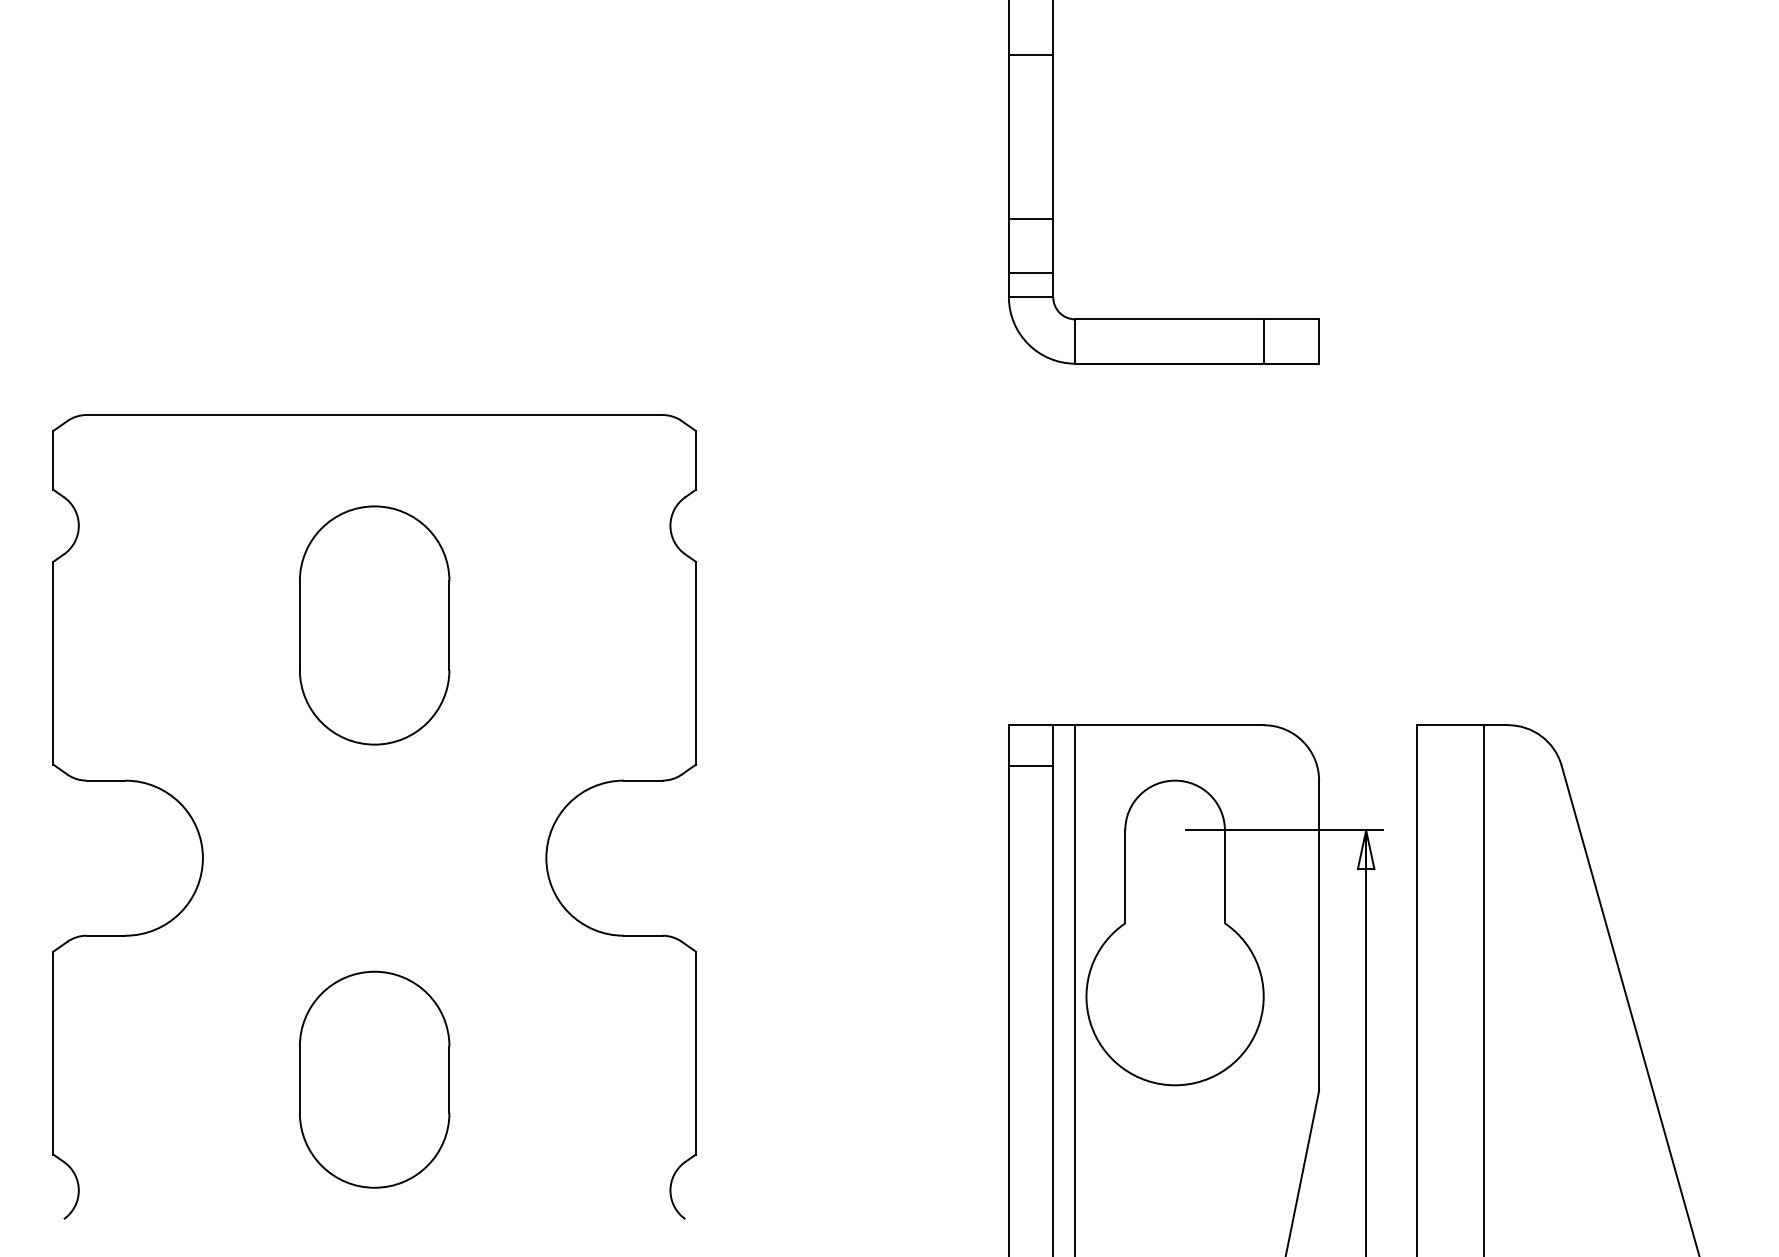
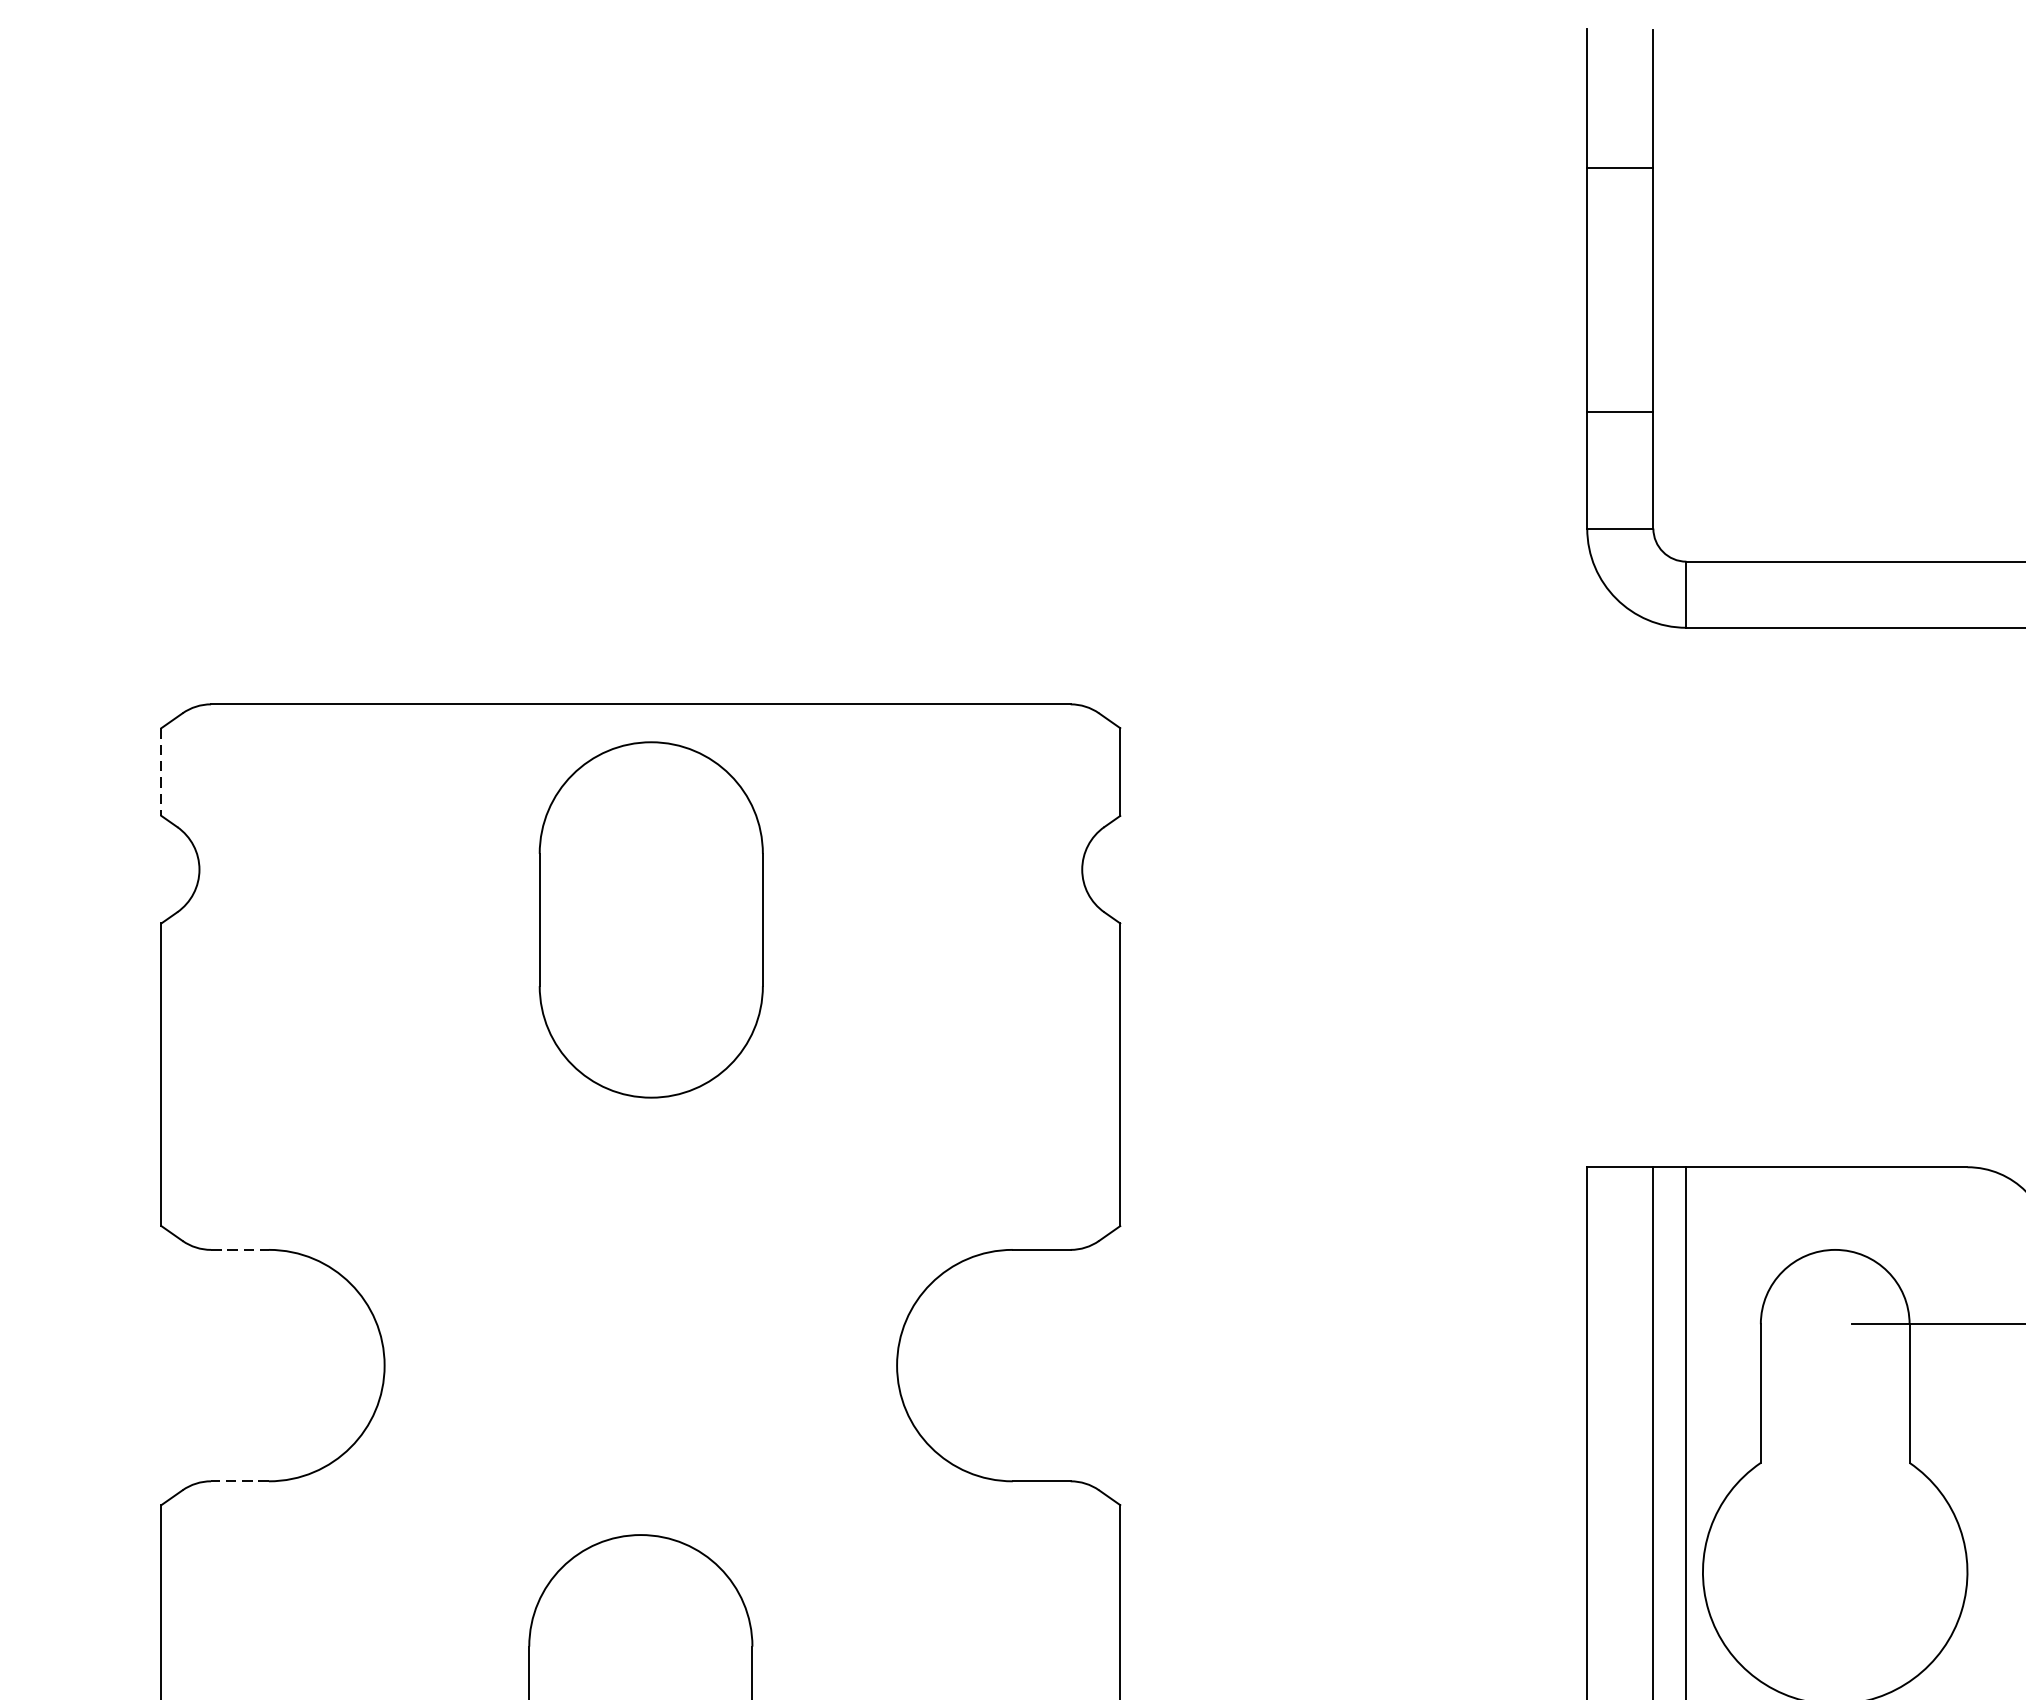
line: (1030, 272) -> (1619, 491), removed
line: (1263, 341) -> (1967, 594), removed
line: (53, 460) -> (161, 772), solid -> dashed
part: (374, 625) -> (651, 919), moved
line: (1030, 765) -> (1619, 1227), removed
line: (106, 780) -> (240, 1249), solid -> dashed
line: (105, 935) -> (239, 1480), solid -> dashed

